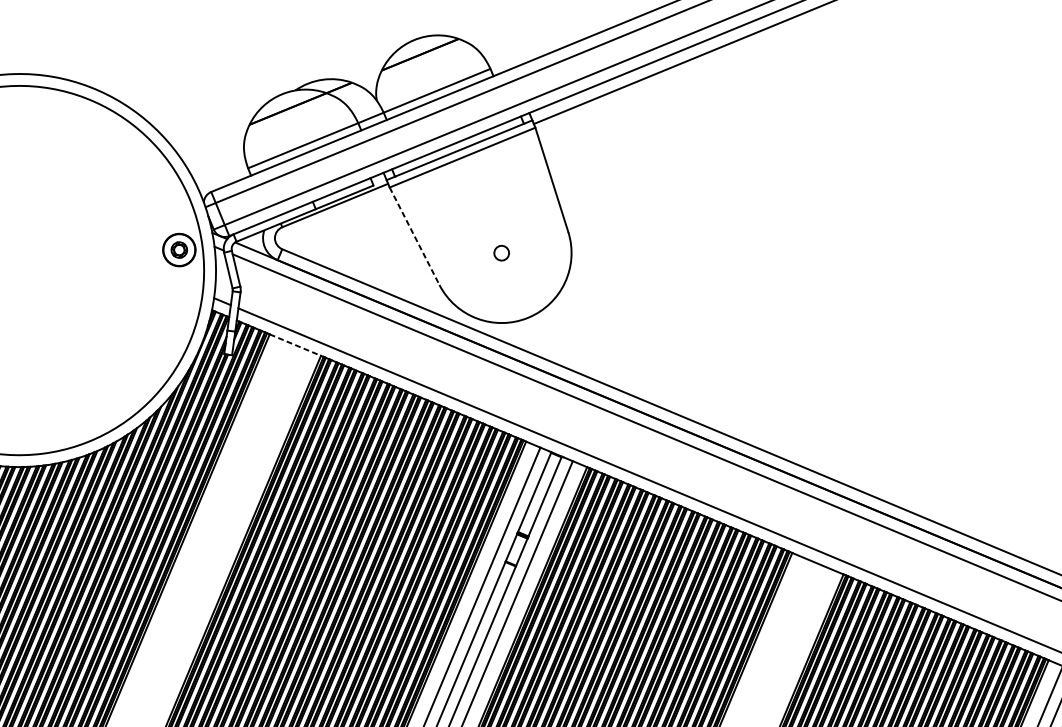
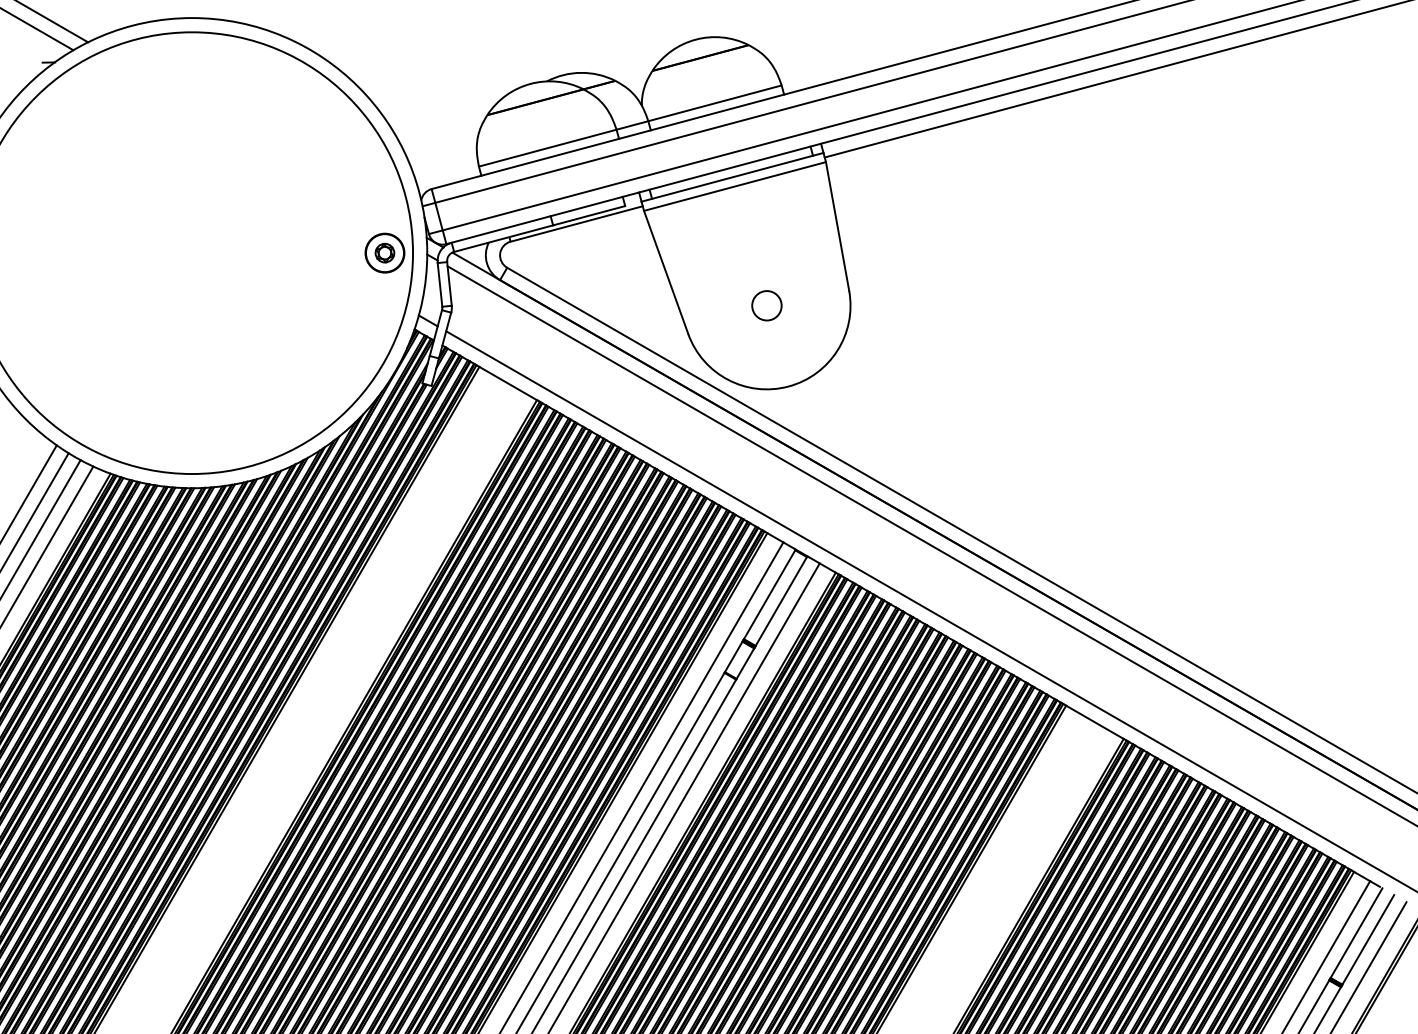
line: (414, 236) -> (666, 272), dashed -> solid
circle: (501, 252) -> (766, 305), size x1.67
line: (295, 345) -> (508, 383), dashed -> solid

